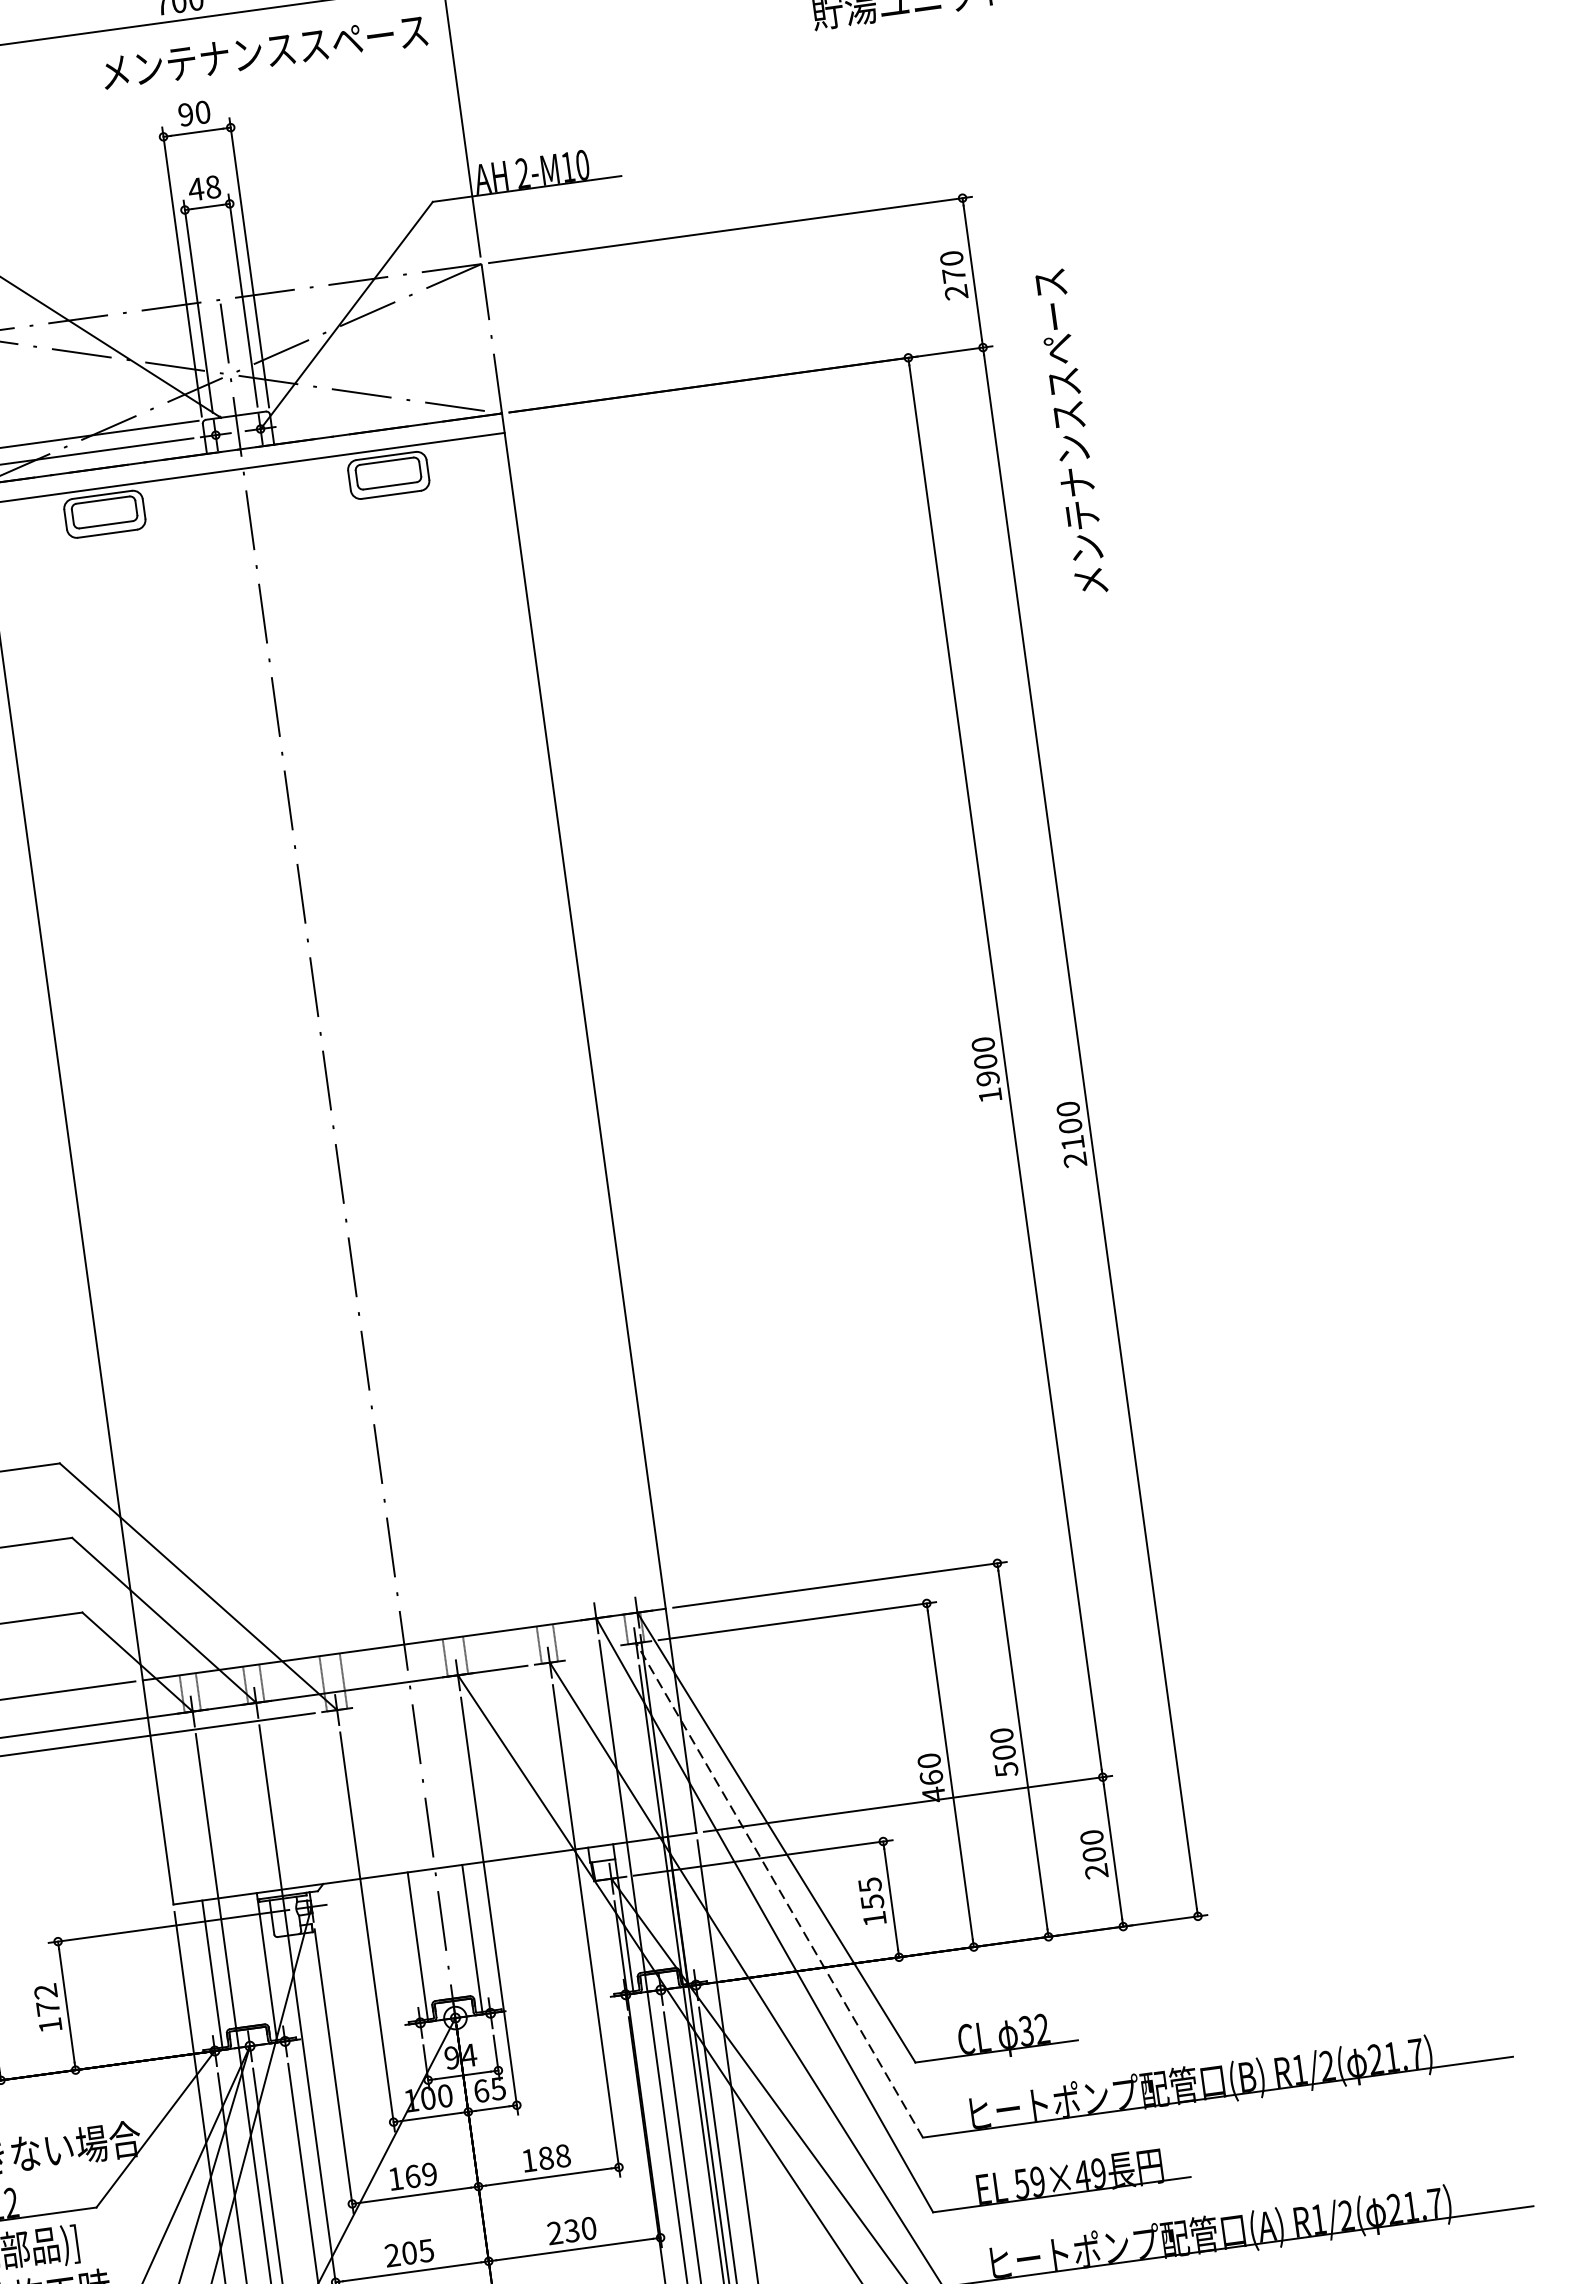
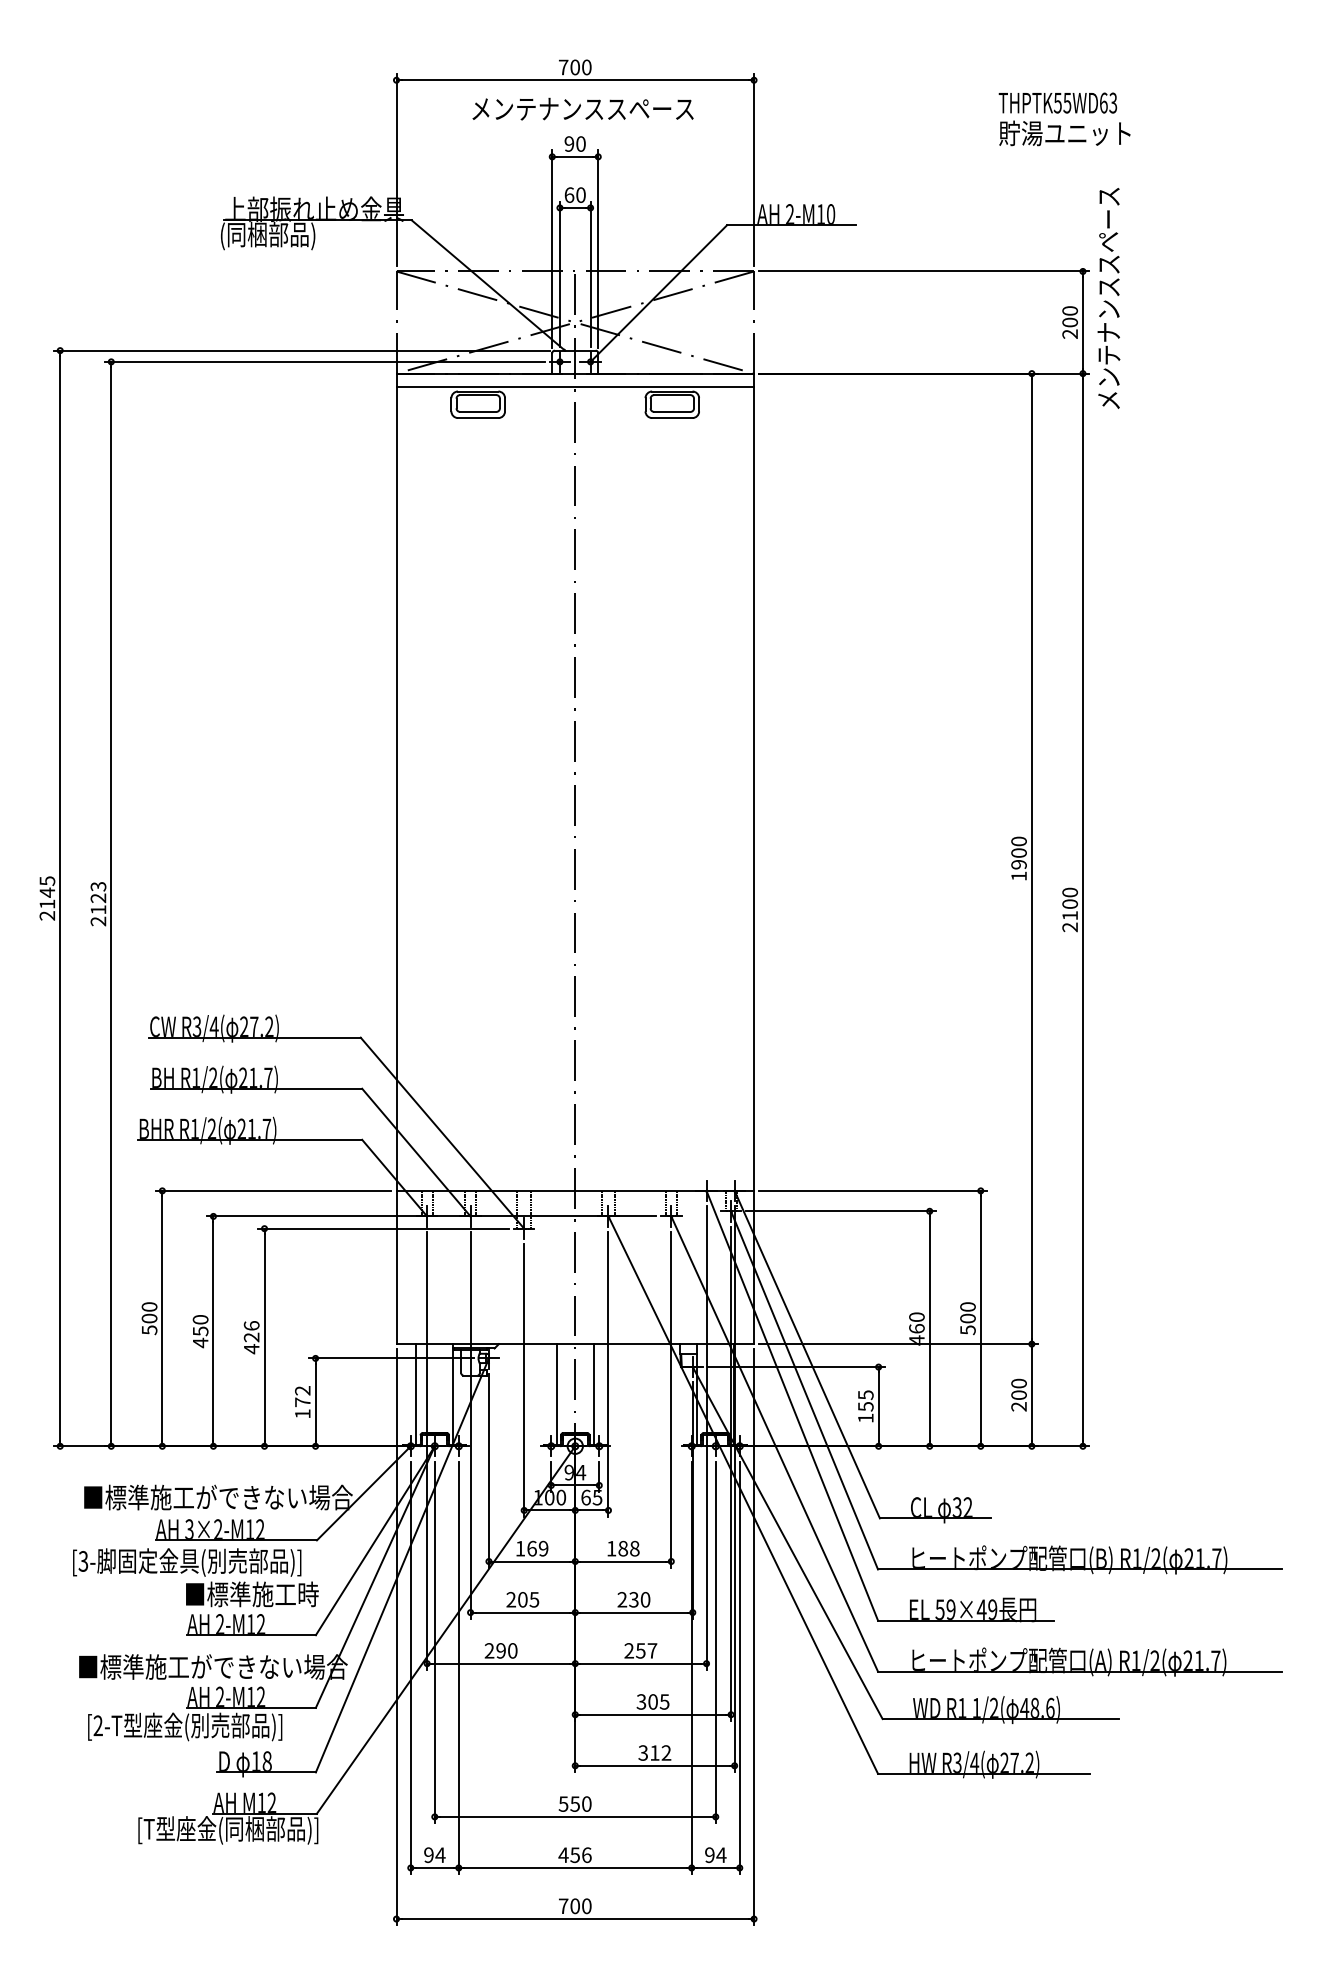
text: (263, 51) -> (582, 108), moved
text: (203, 187) -> (574, 194), 48 -> 60
text: (954, 275) -> (1070, 322), 270 -> 200
text: (1069, 432) -> (1108, 298), moved
line: (779, 1890) -> (804, 1390), dashed -> solid

